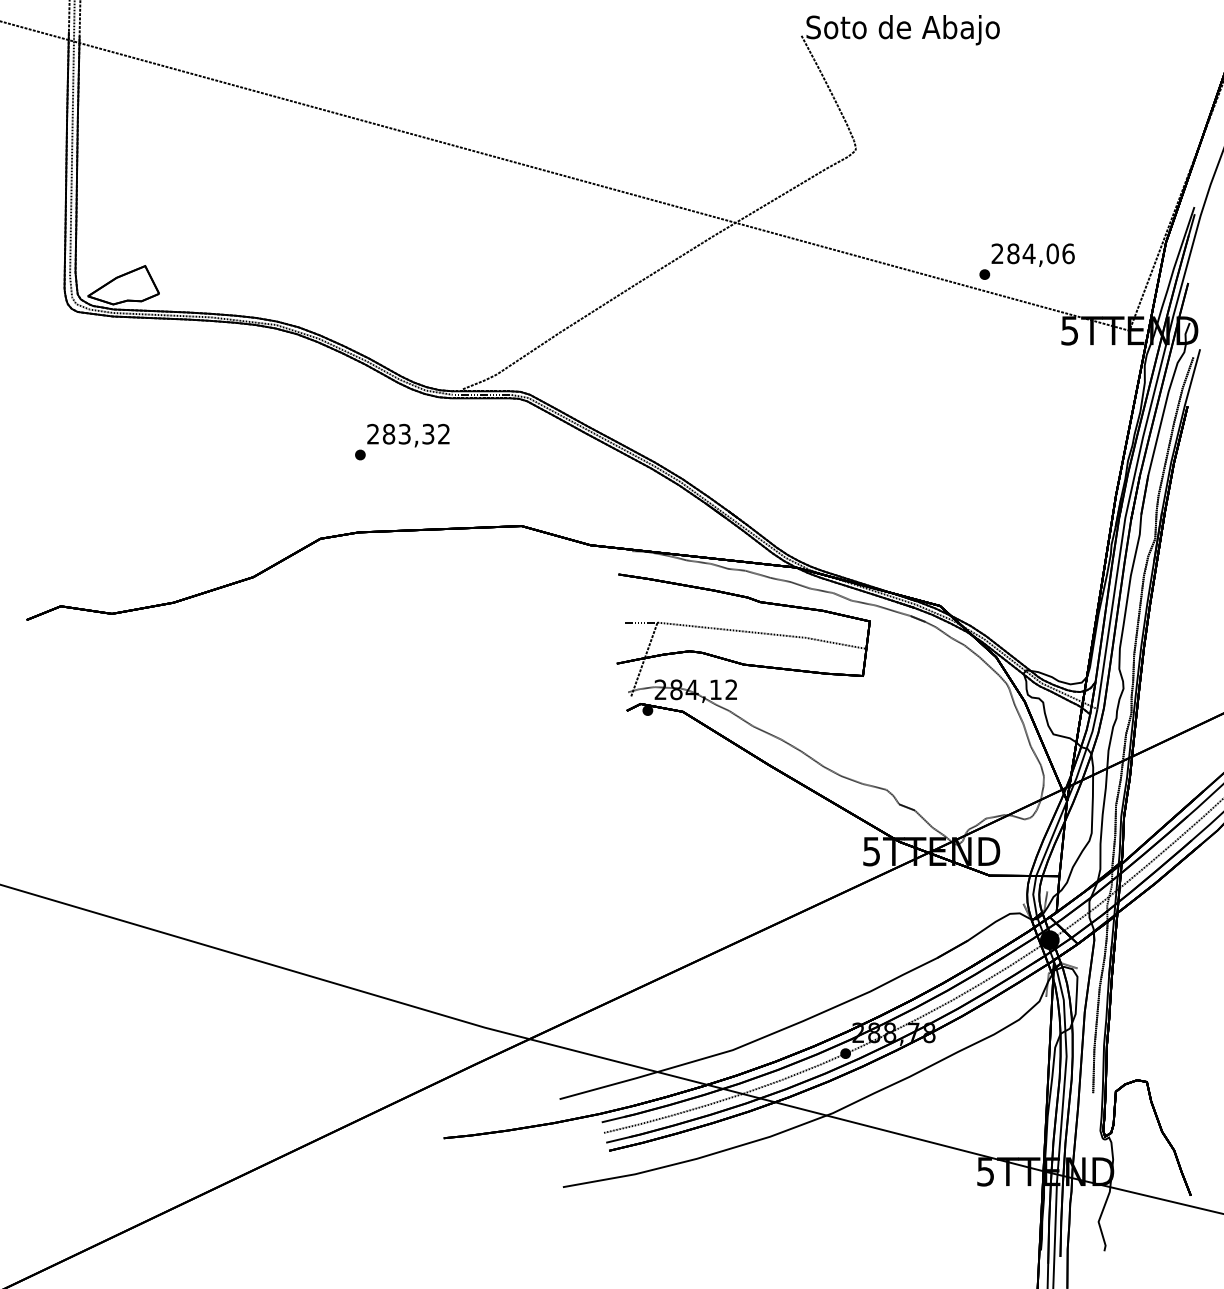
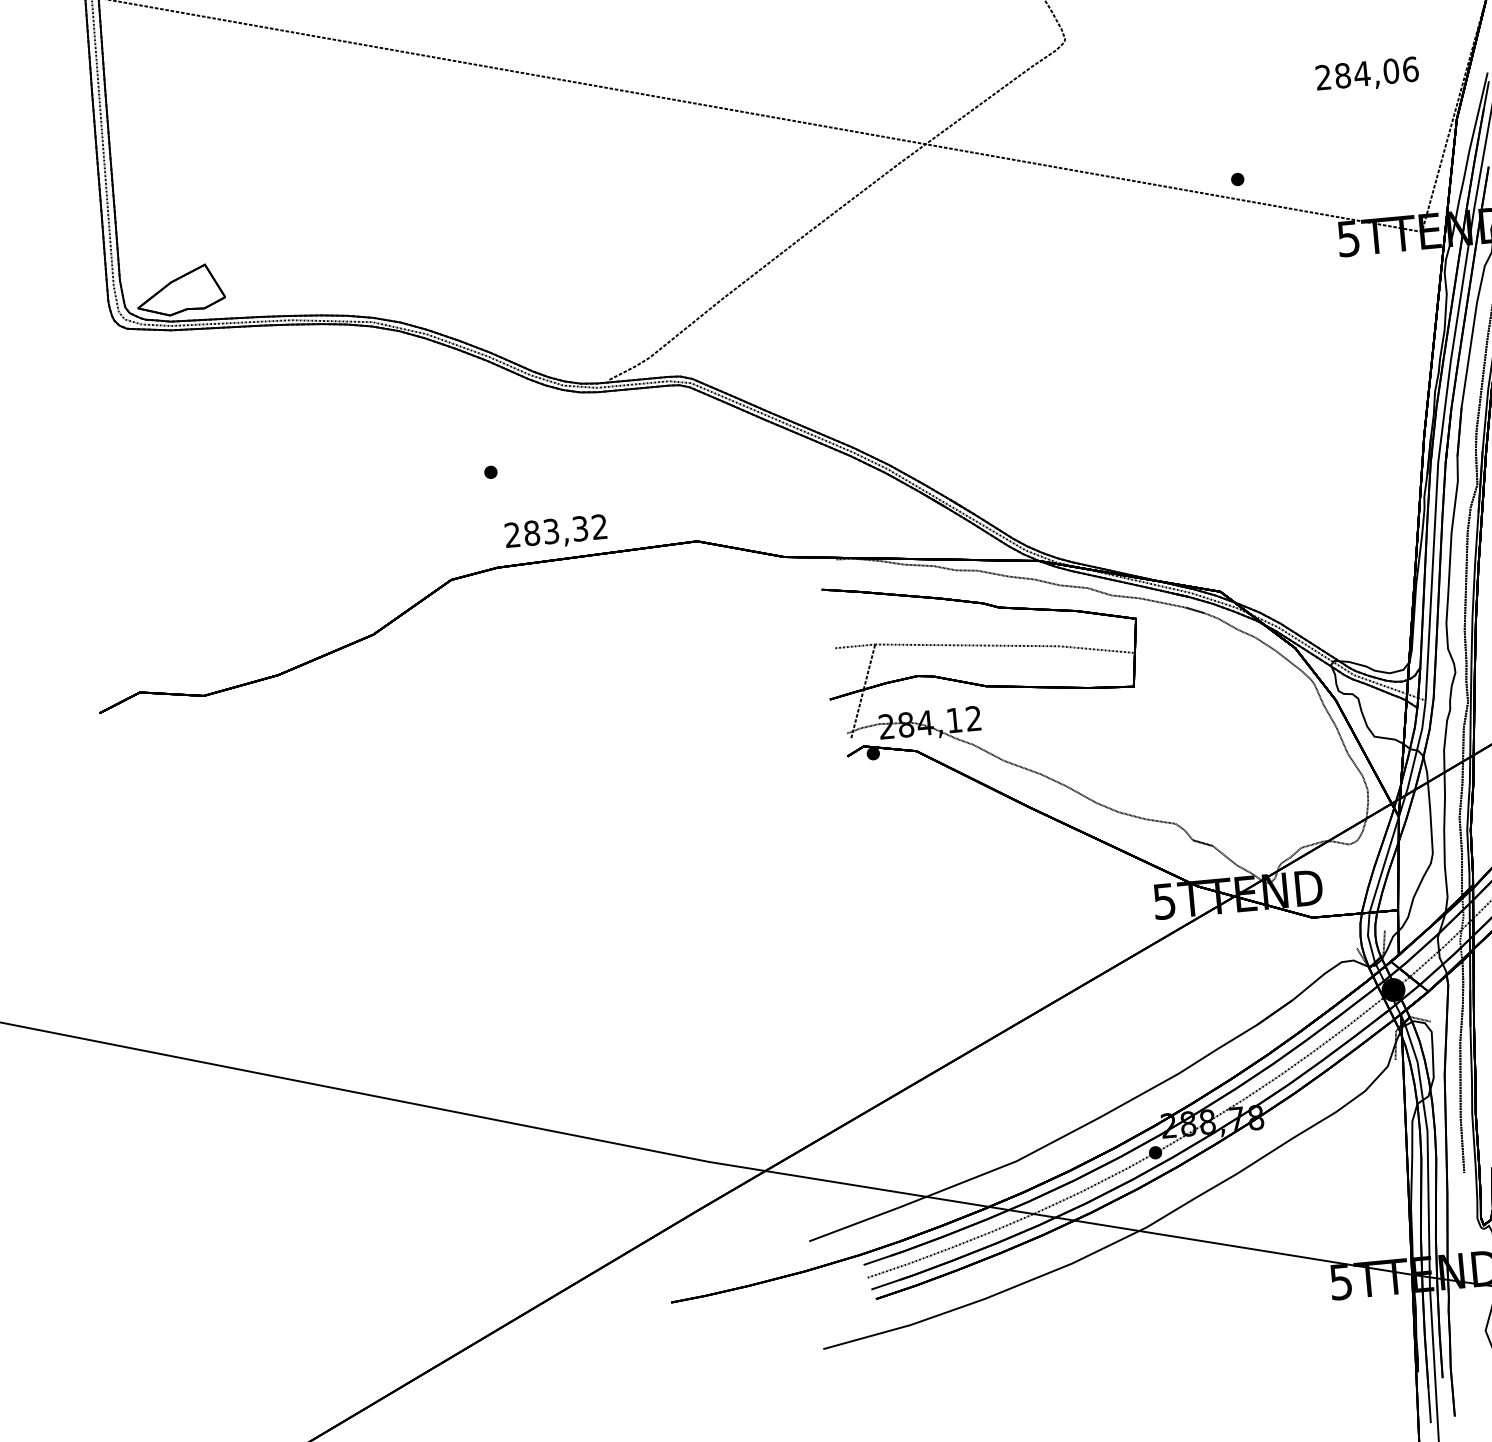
text: (1032, 254) -> (1366, 74), moved
text: (408, 435) -> (556, 532), moved

